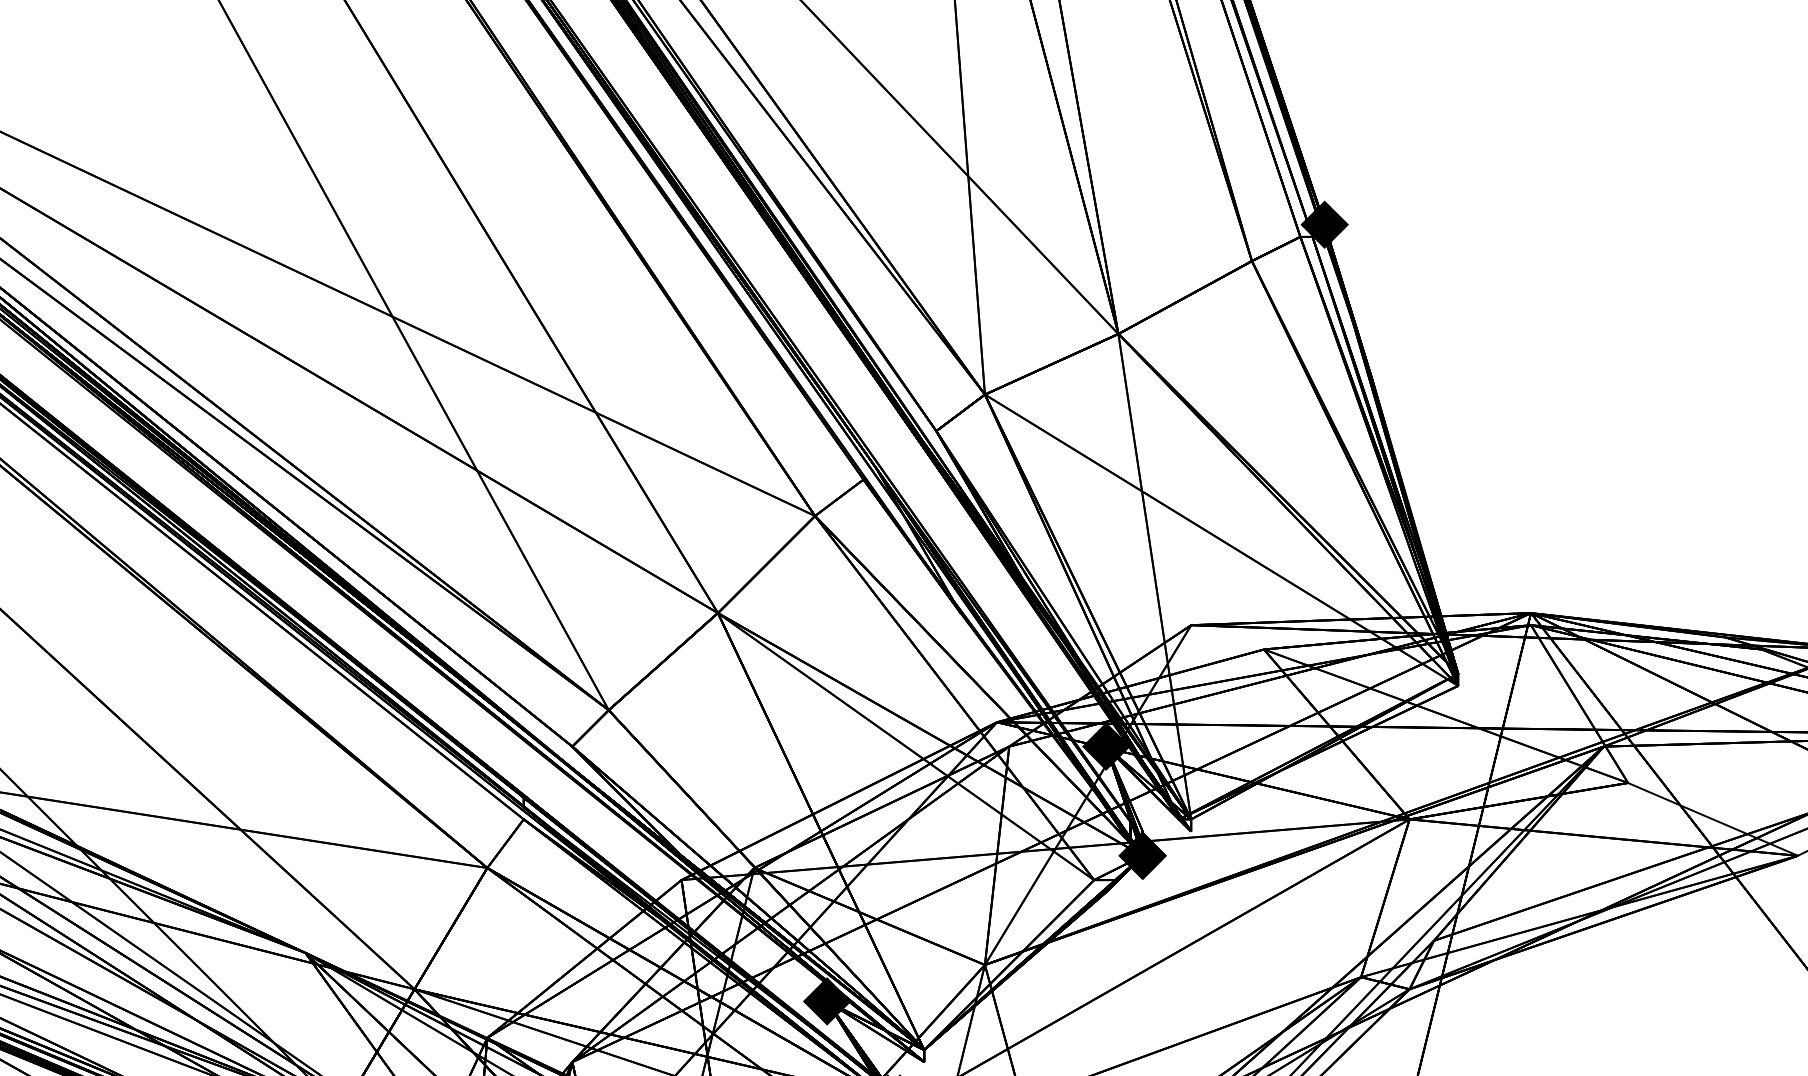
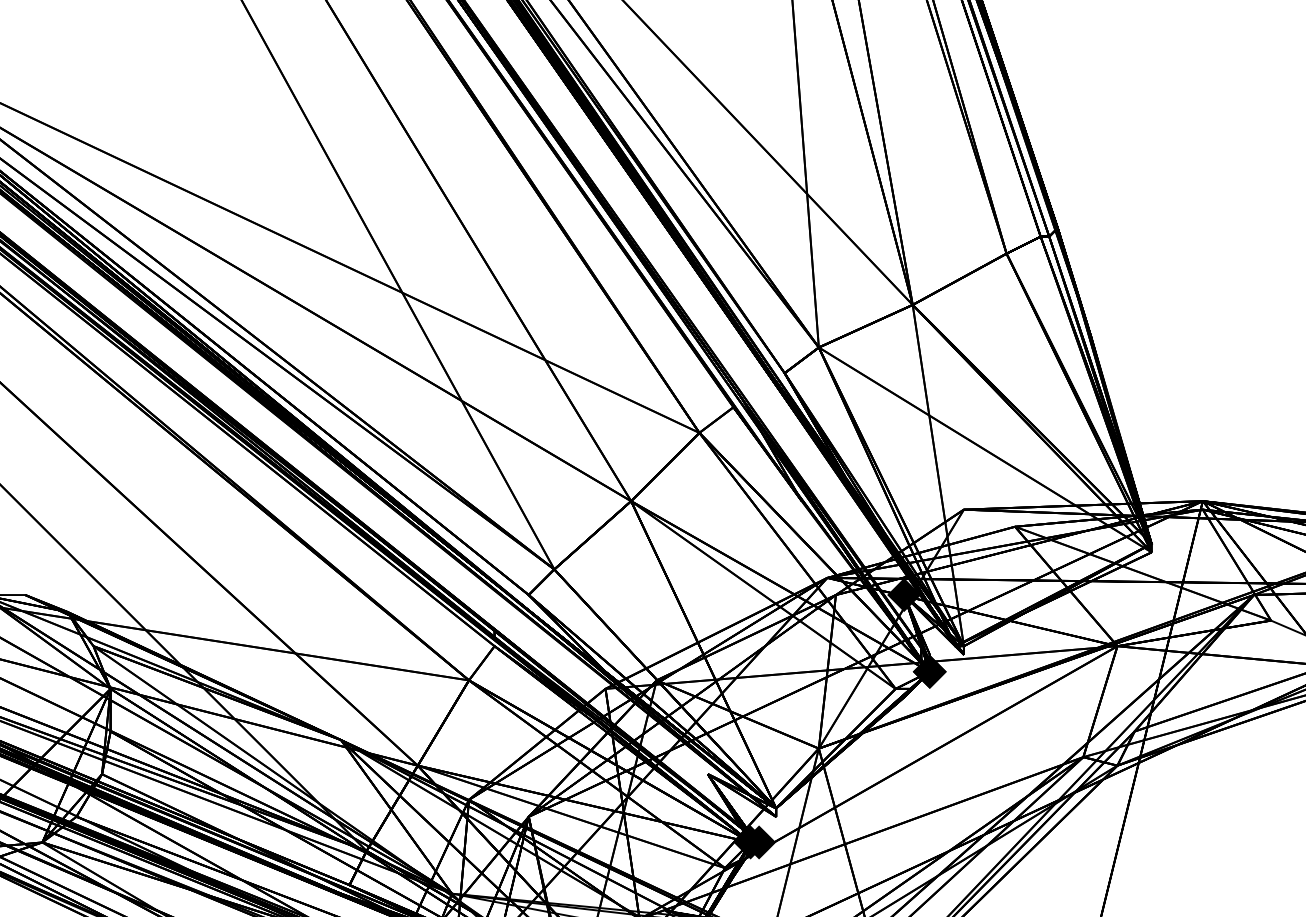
fill: (1324, 225) -> (1057, 228), removed
fill: (826, 1001) -> (707, 774), removed

